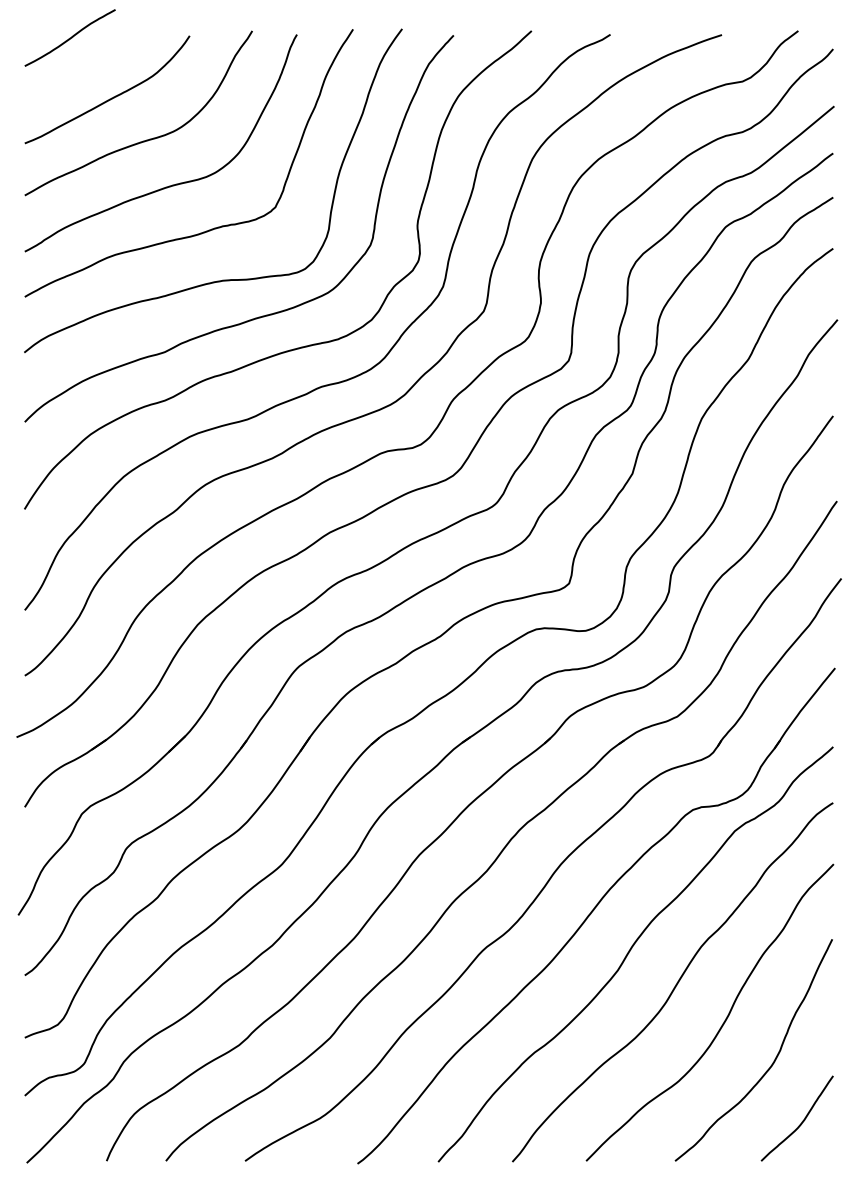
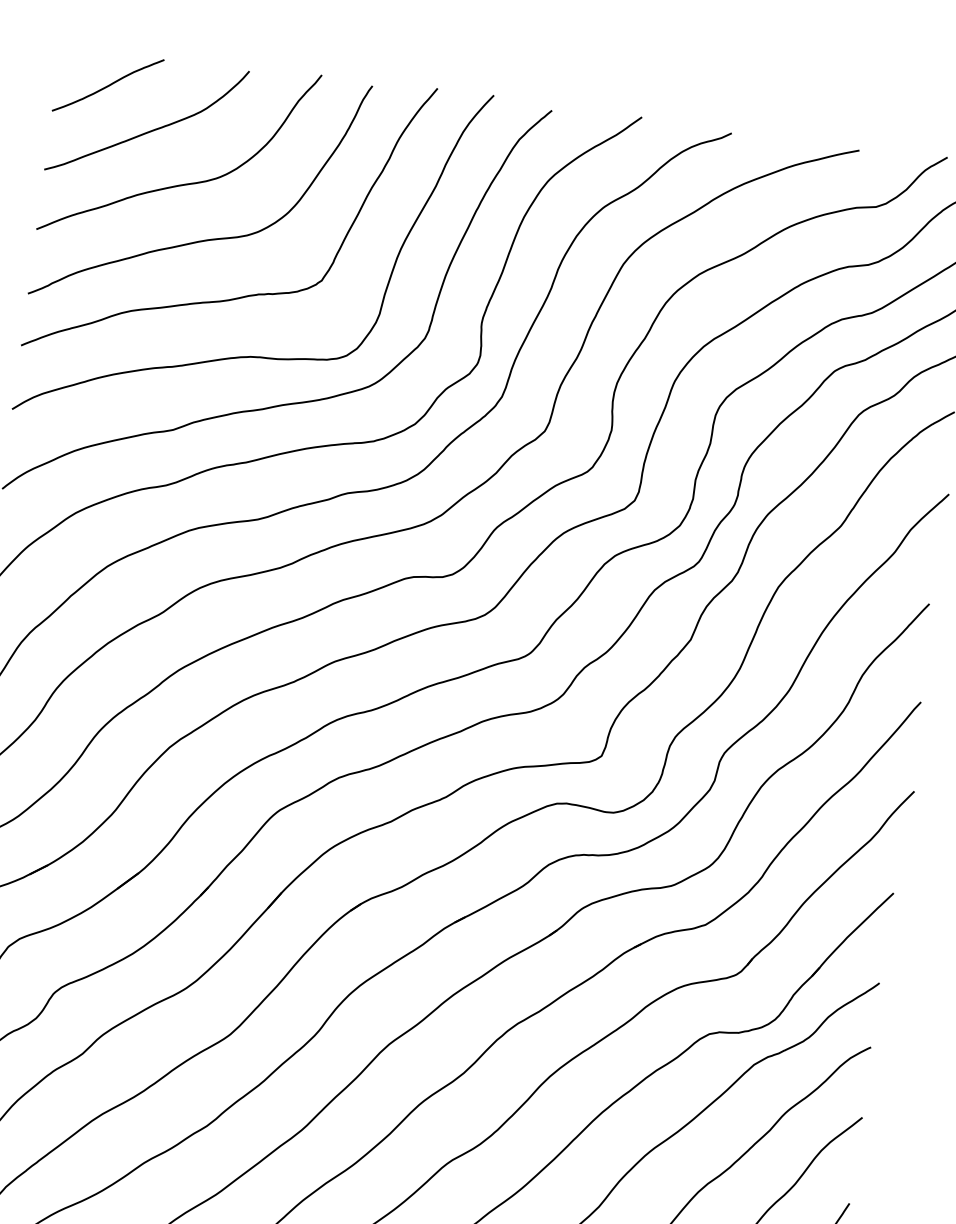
curve: (70, 37) -> (108, 84), moved

